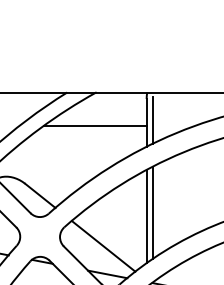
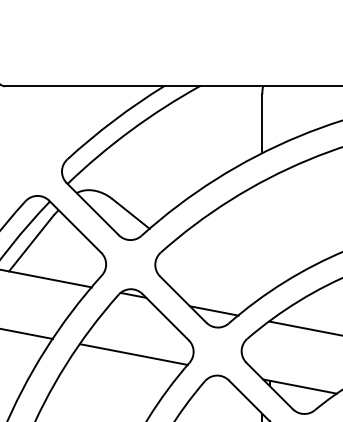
line: (152, 120) -> (269, 120), removed
line: (94, 125) -> (198, 127), removed
line: (152, 212) -> (269, 234), removed
line: (146, 216) -> (262, 239), removed
line: (103, 246) -> (209, 276), removed

